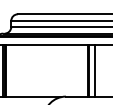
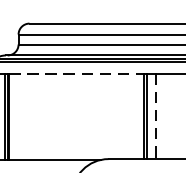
line: (47, 44) -> (78, 73), solid -> dashed
line: (94, 70) -> (155, 116), solid -> dashed

